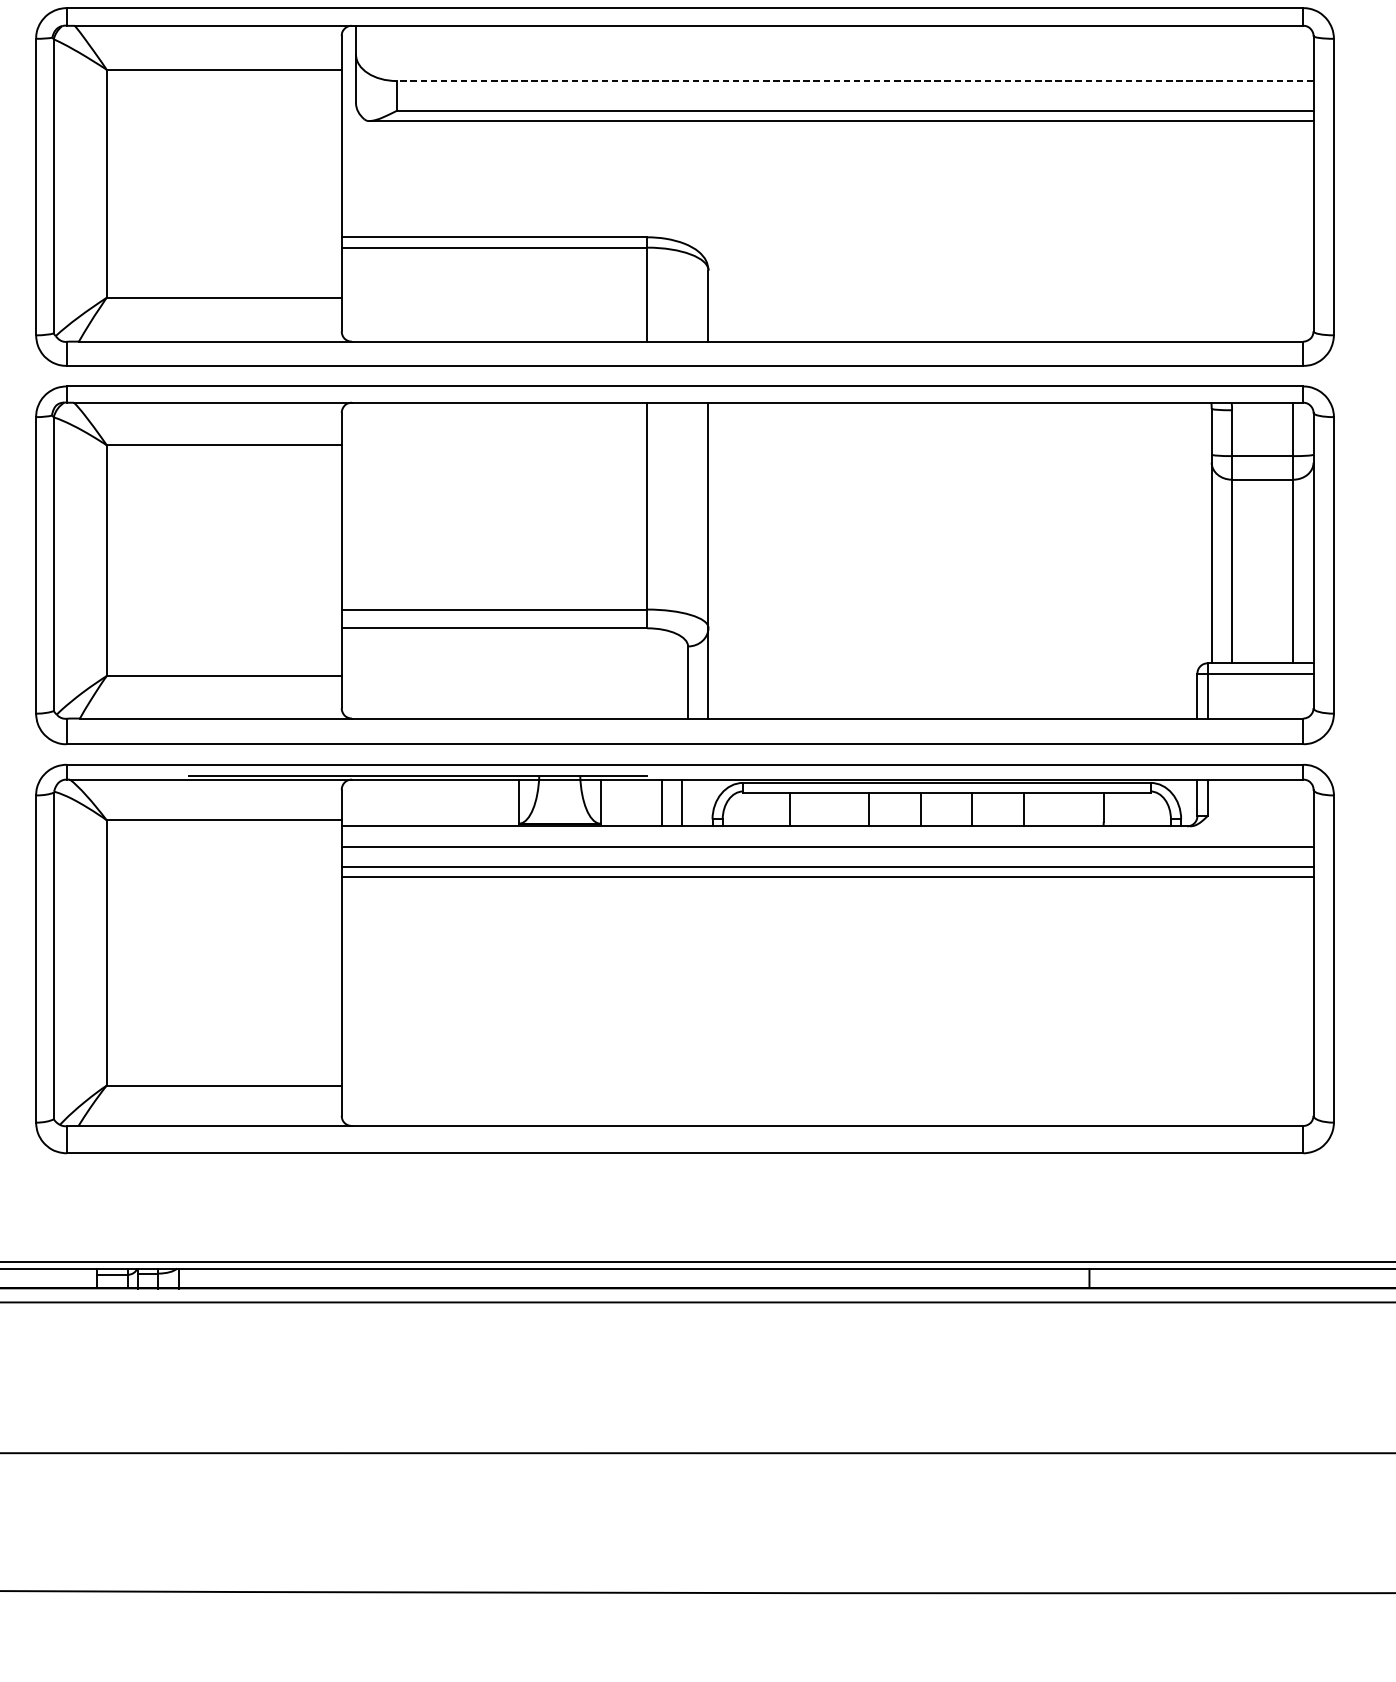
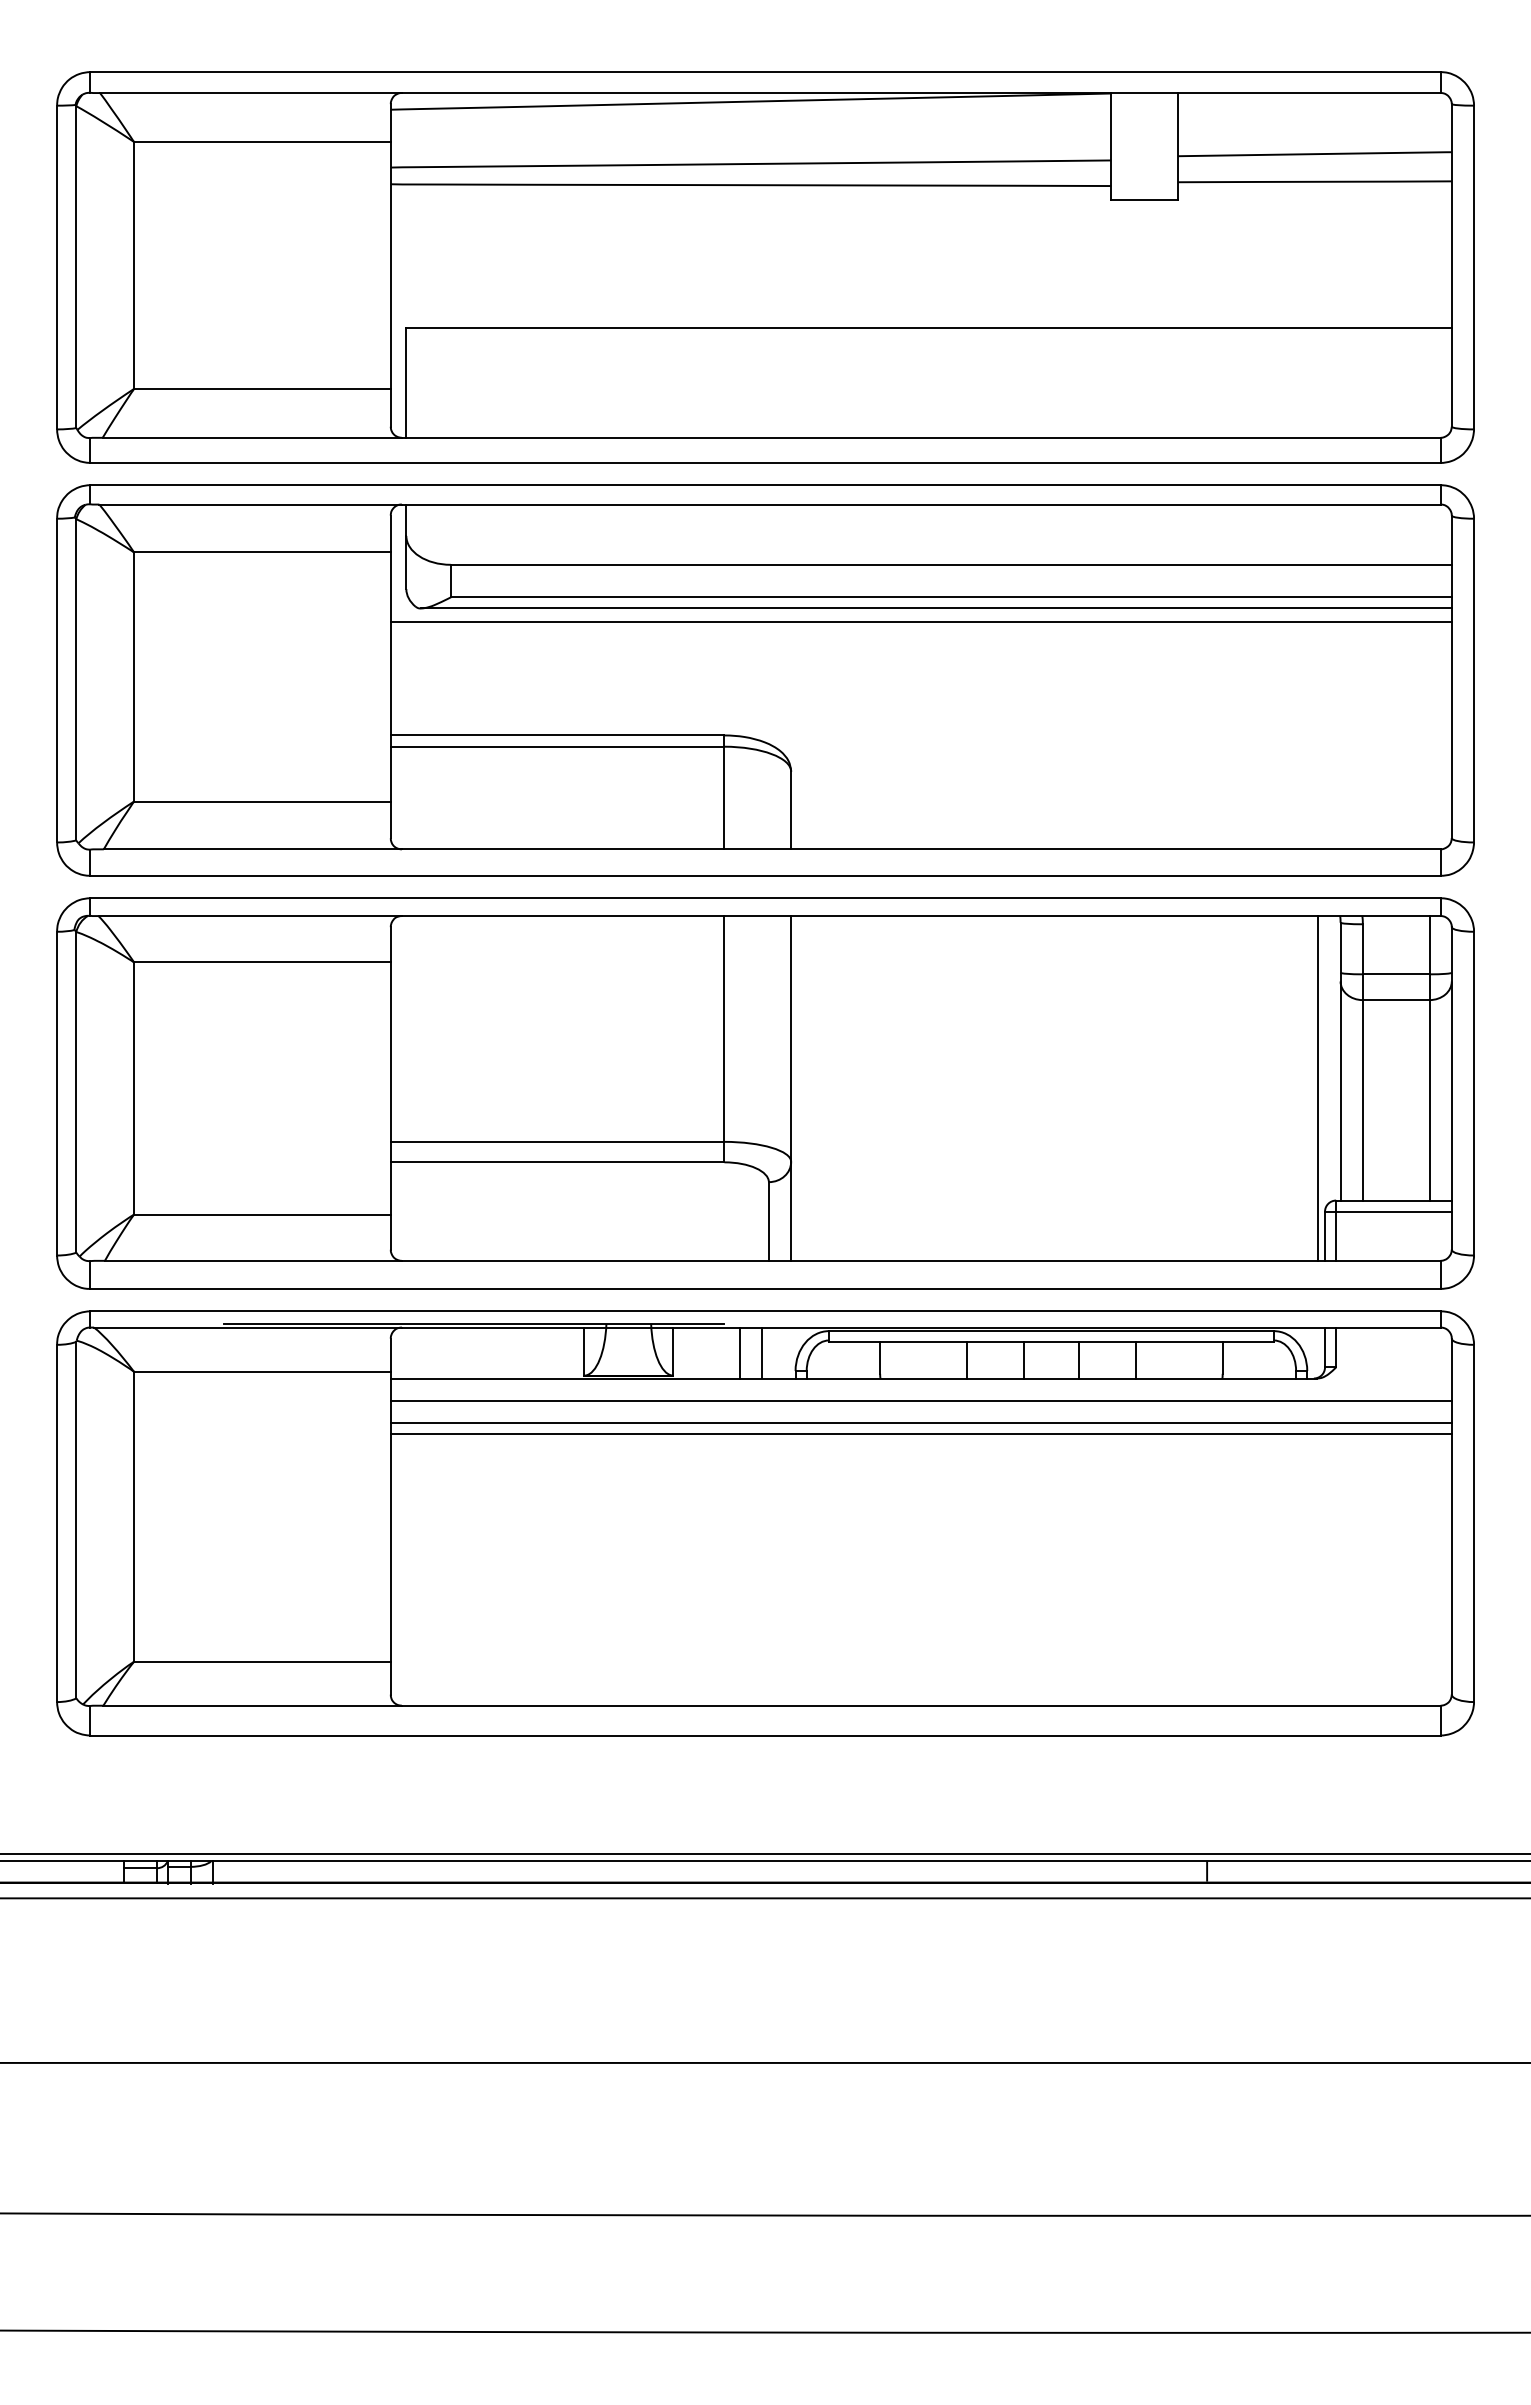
line: (854, 80) -> (950, 564), dashed -> solid
line: (826, 133) -> (920, 622), added
line: (1191, 560) -> (1318, 1088), added

